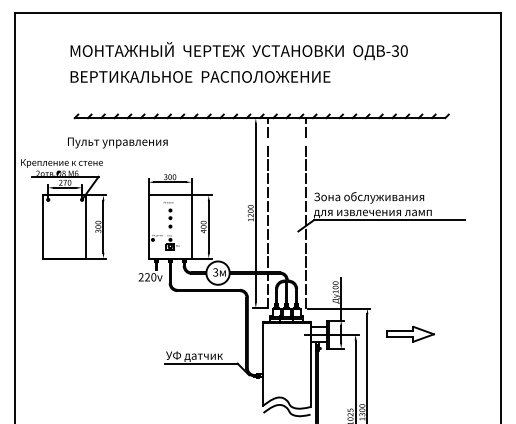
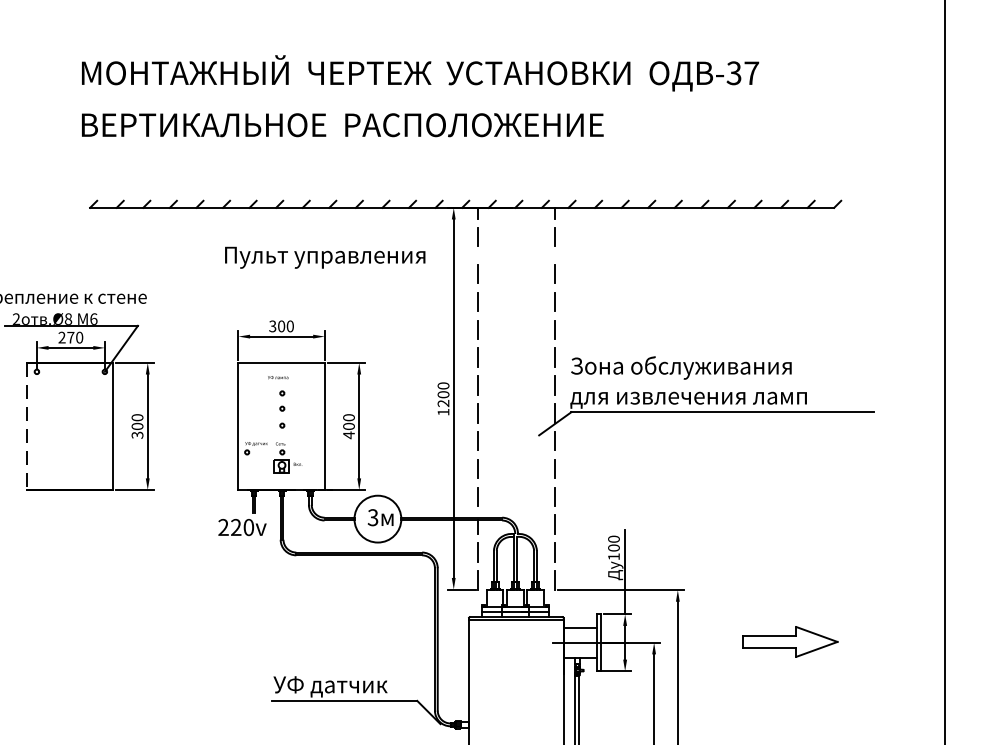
text: (403, 50) -> (750, 72), -30 -> -37
text: (117, 142) -> (324, 256), moved
line: (43, 226) -> (27, 425), solid -> dashed
part: (410, 333) -> (790, 640), moved

